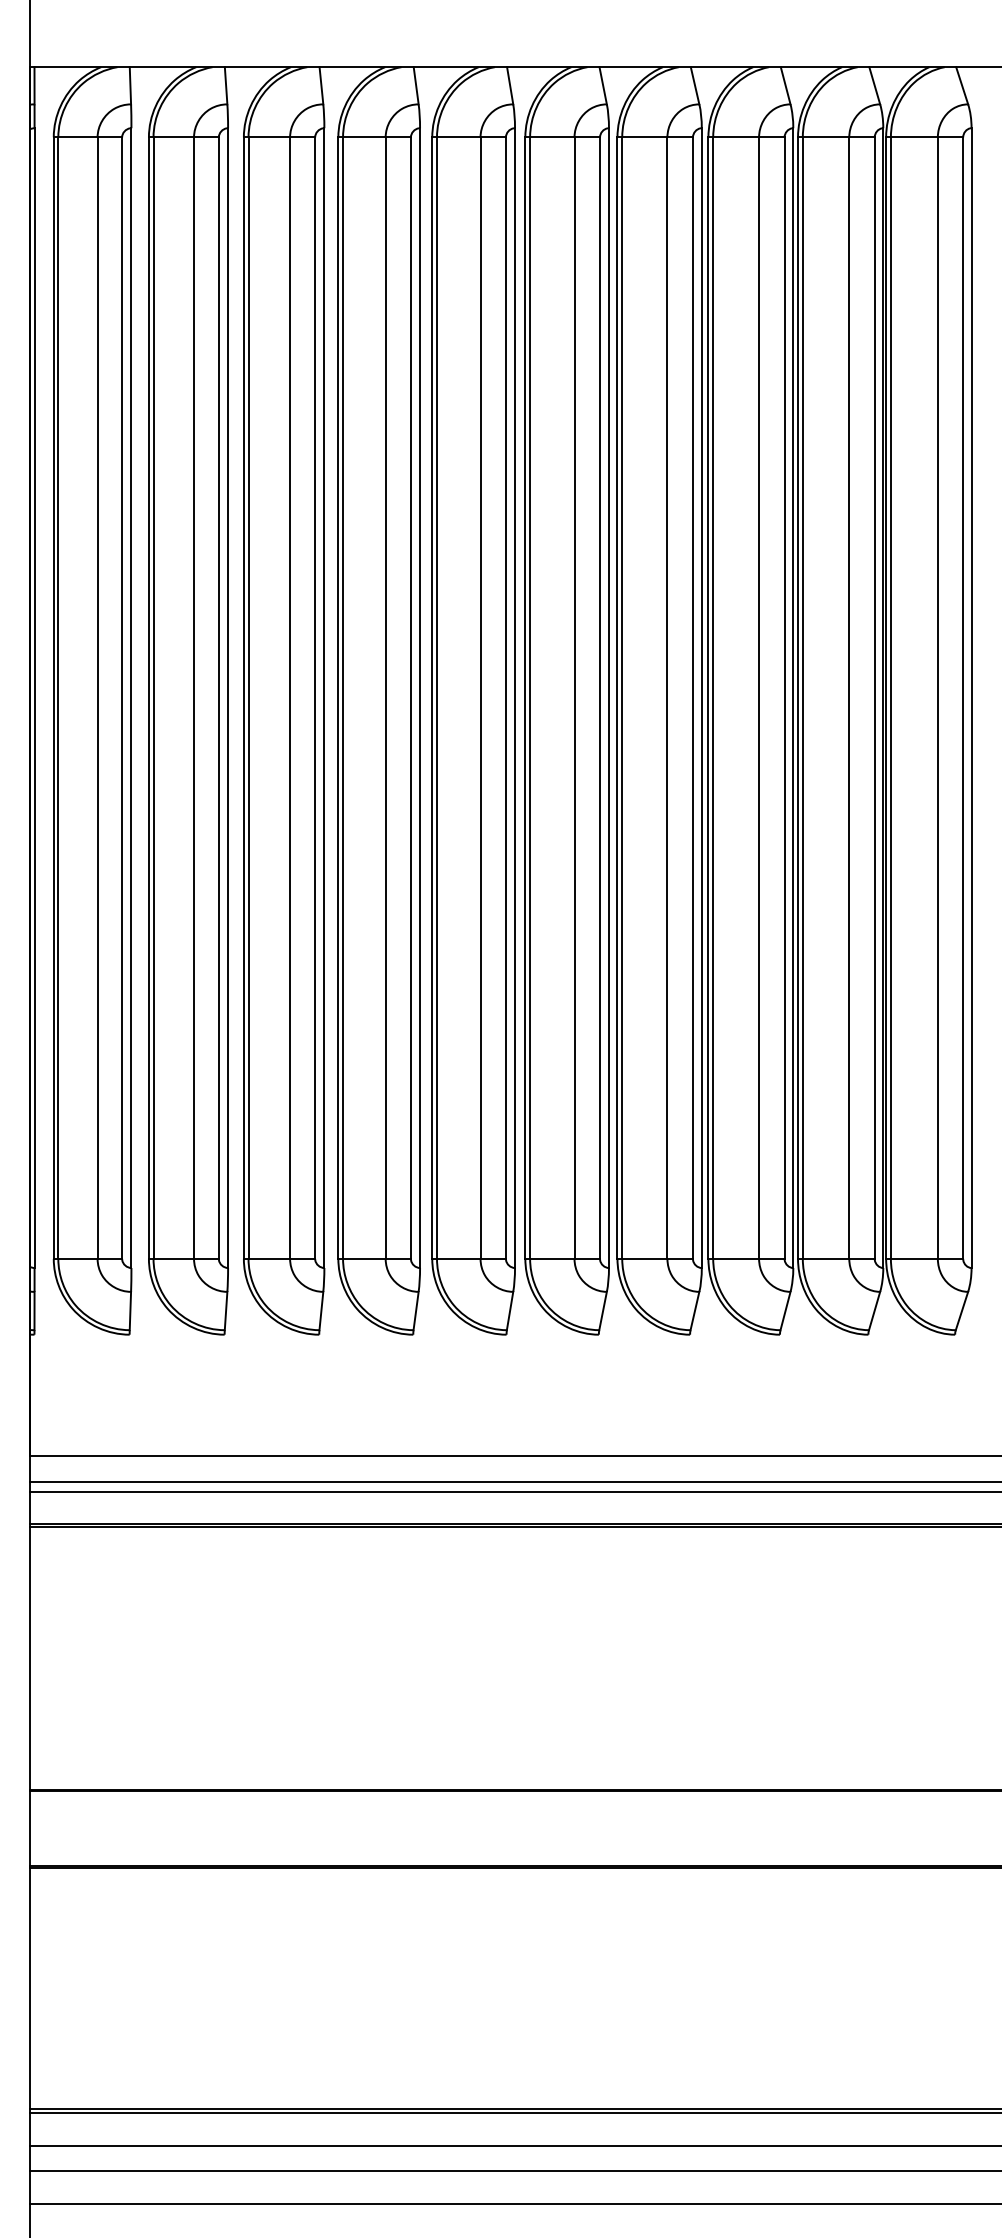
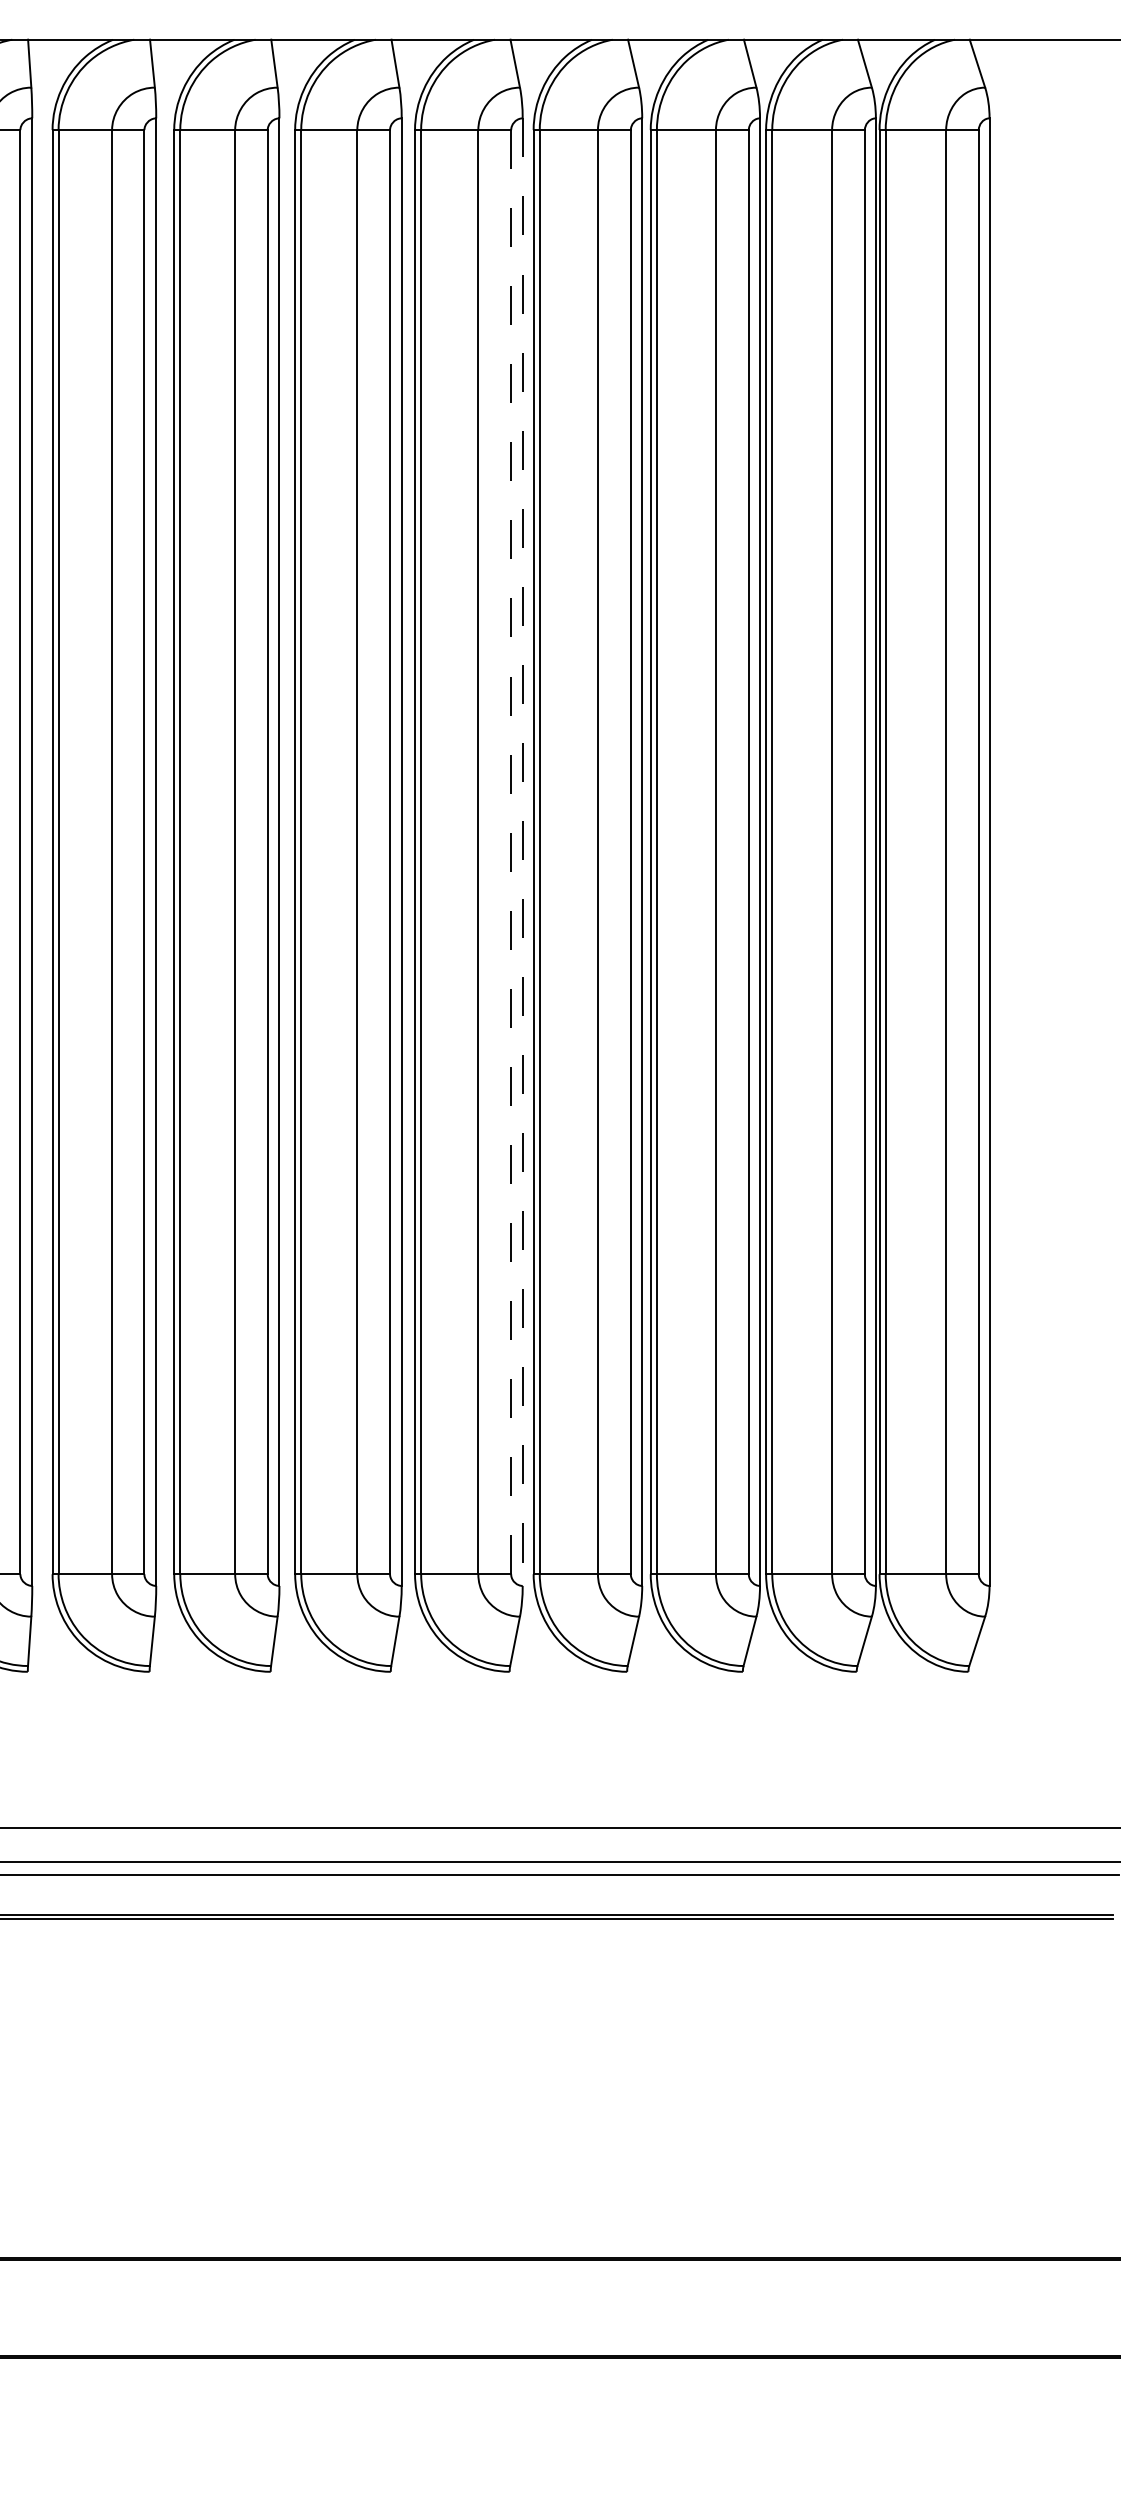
line: (600, 698) -> (511, 852), solid -> dashed
line: (608, 698) -> (522, 852), solid -> dashed

